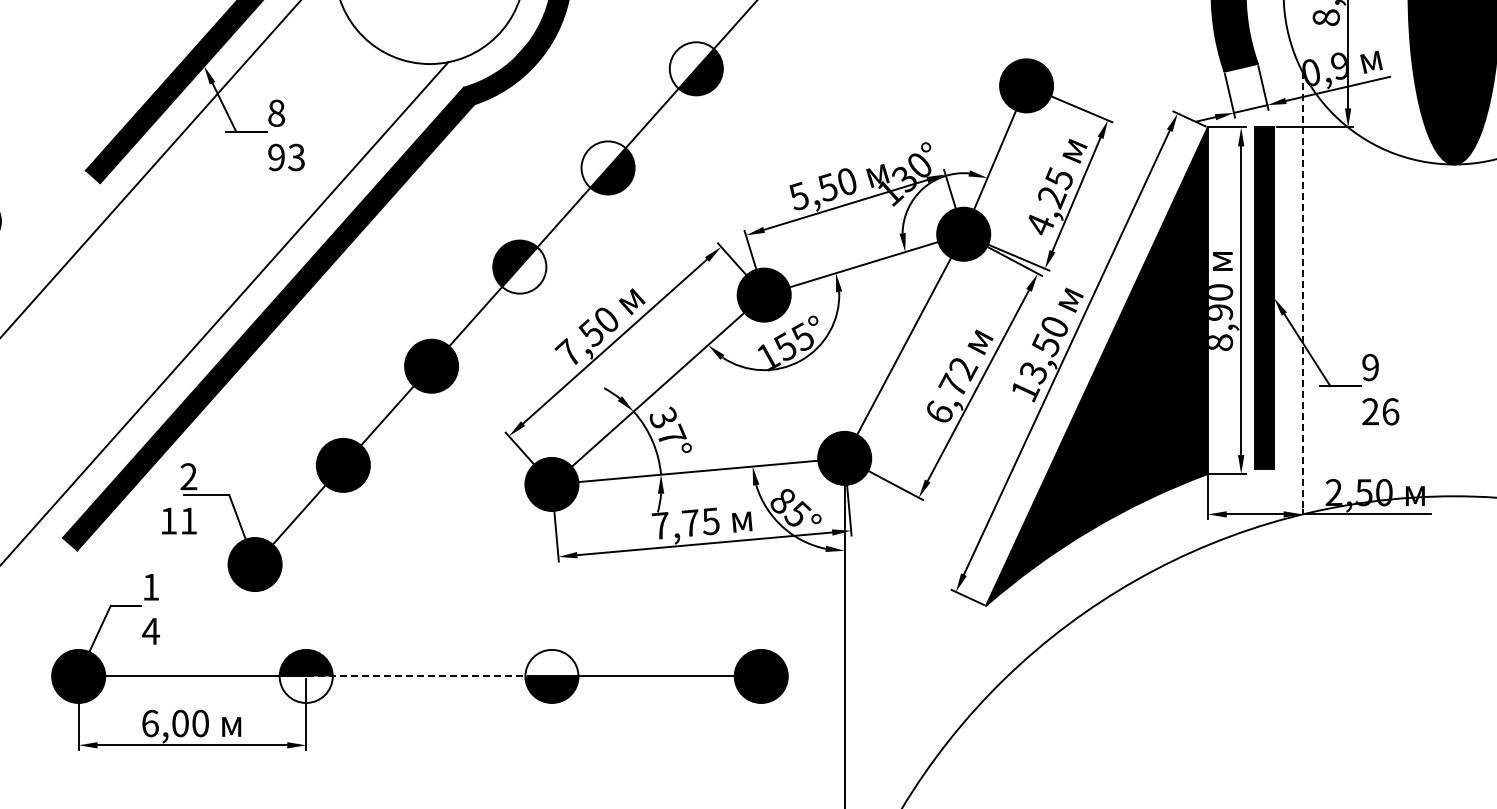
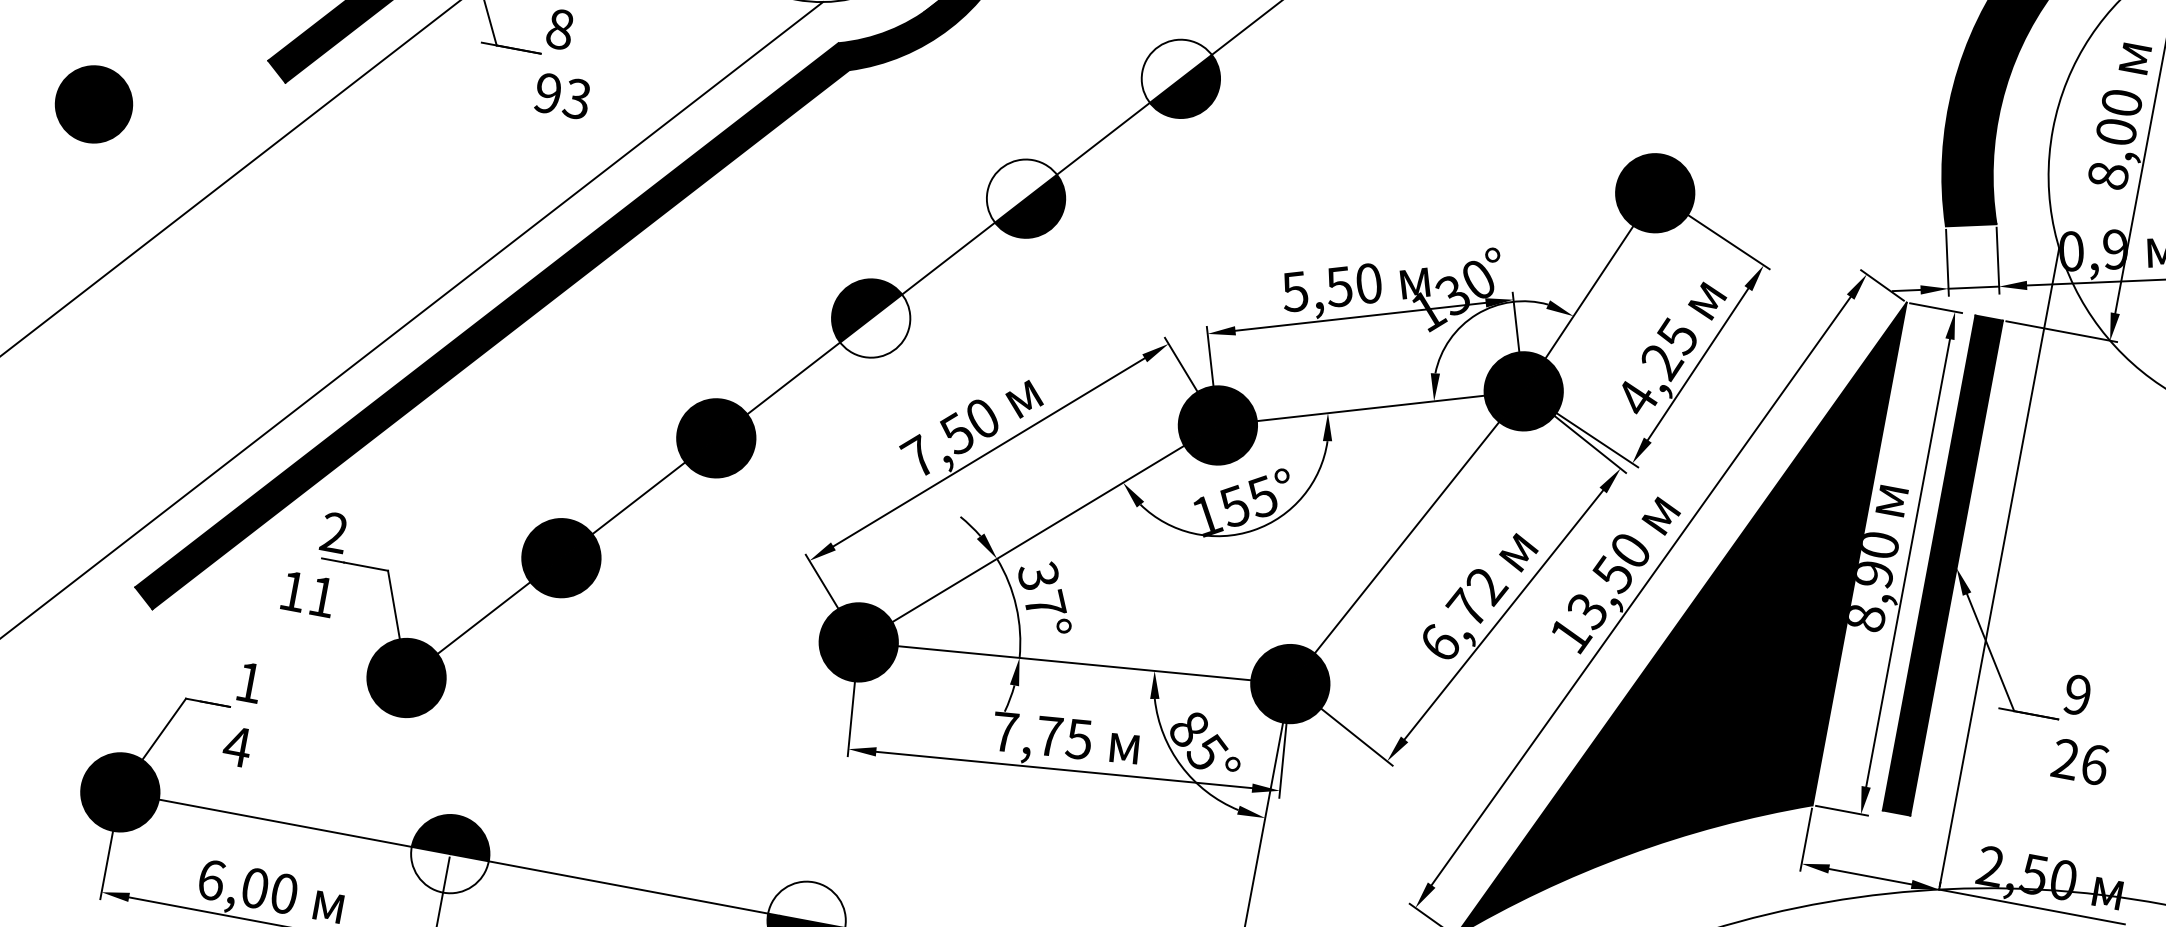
line: (1302, 293) -> (1998, 569), dashed -> solid
line: (419, 676) -> (614, 884), dashed -> solid

